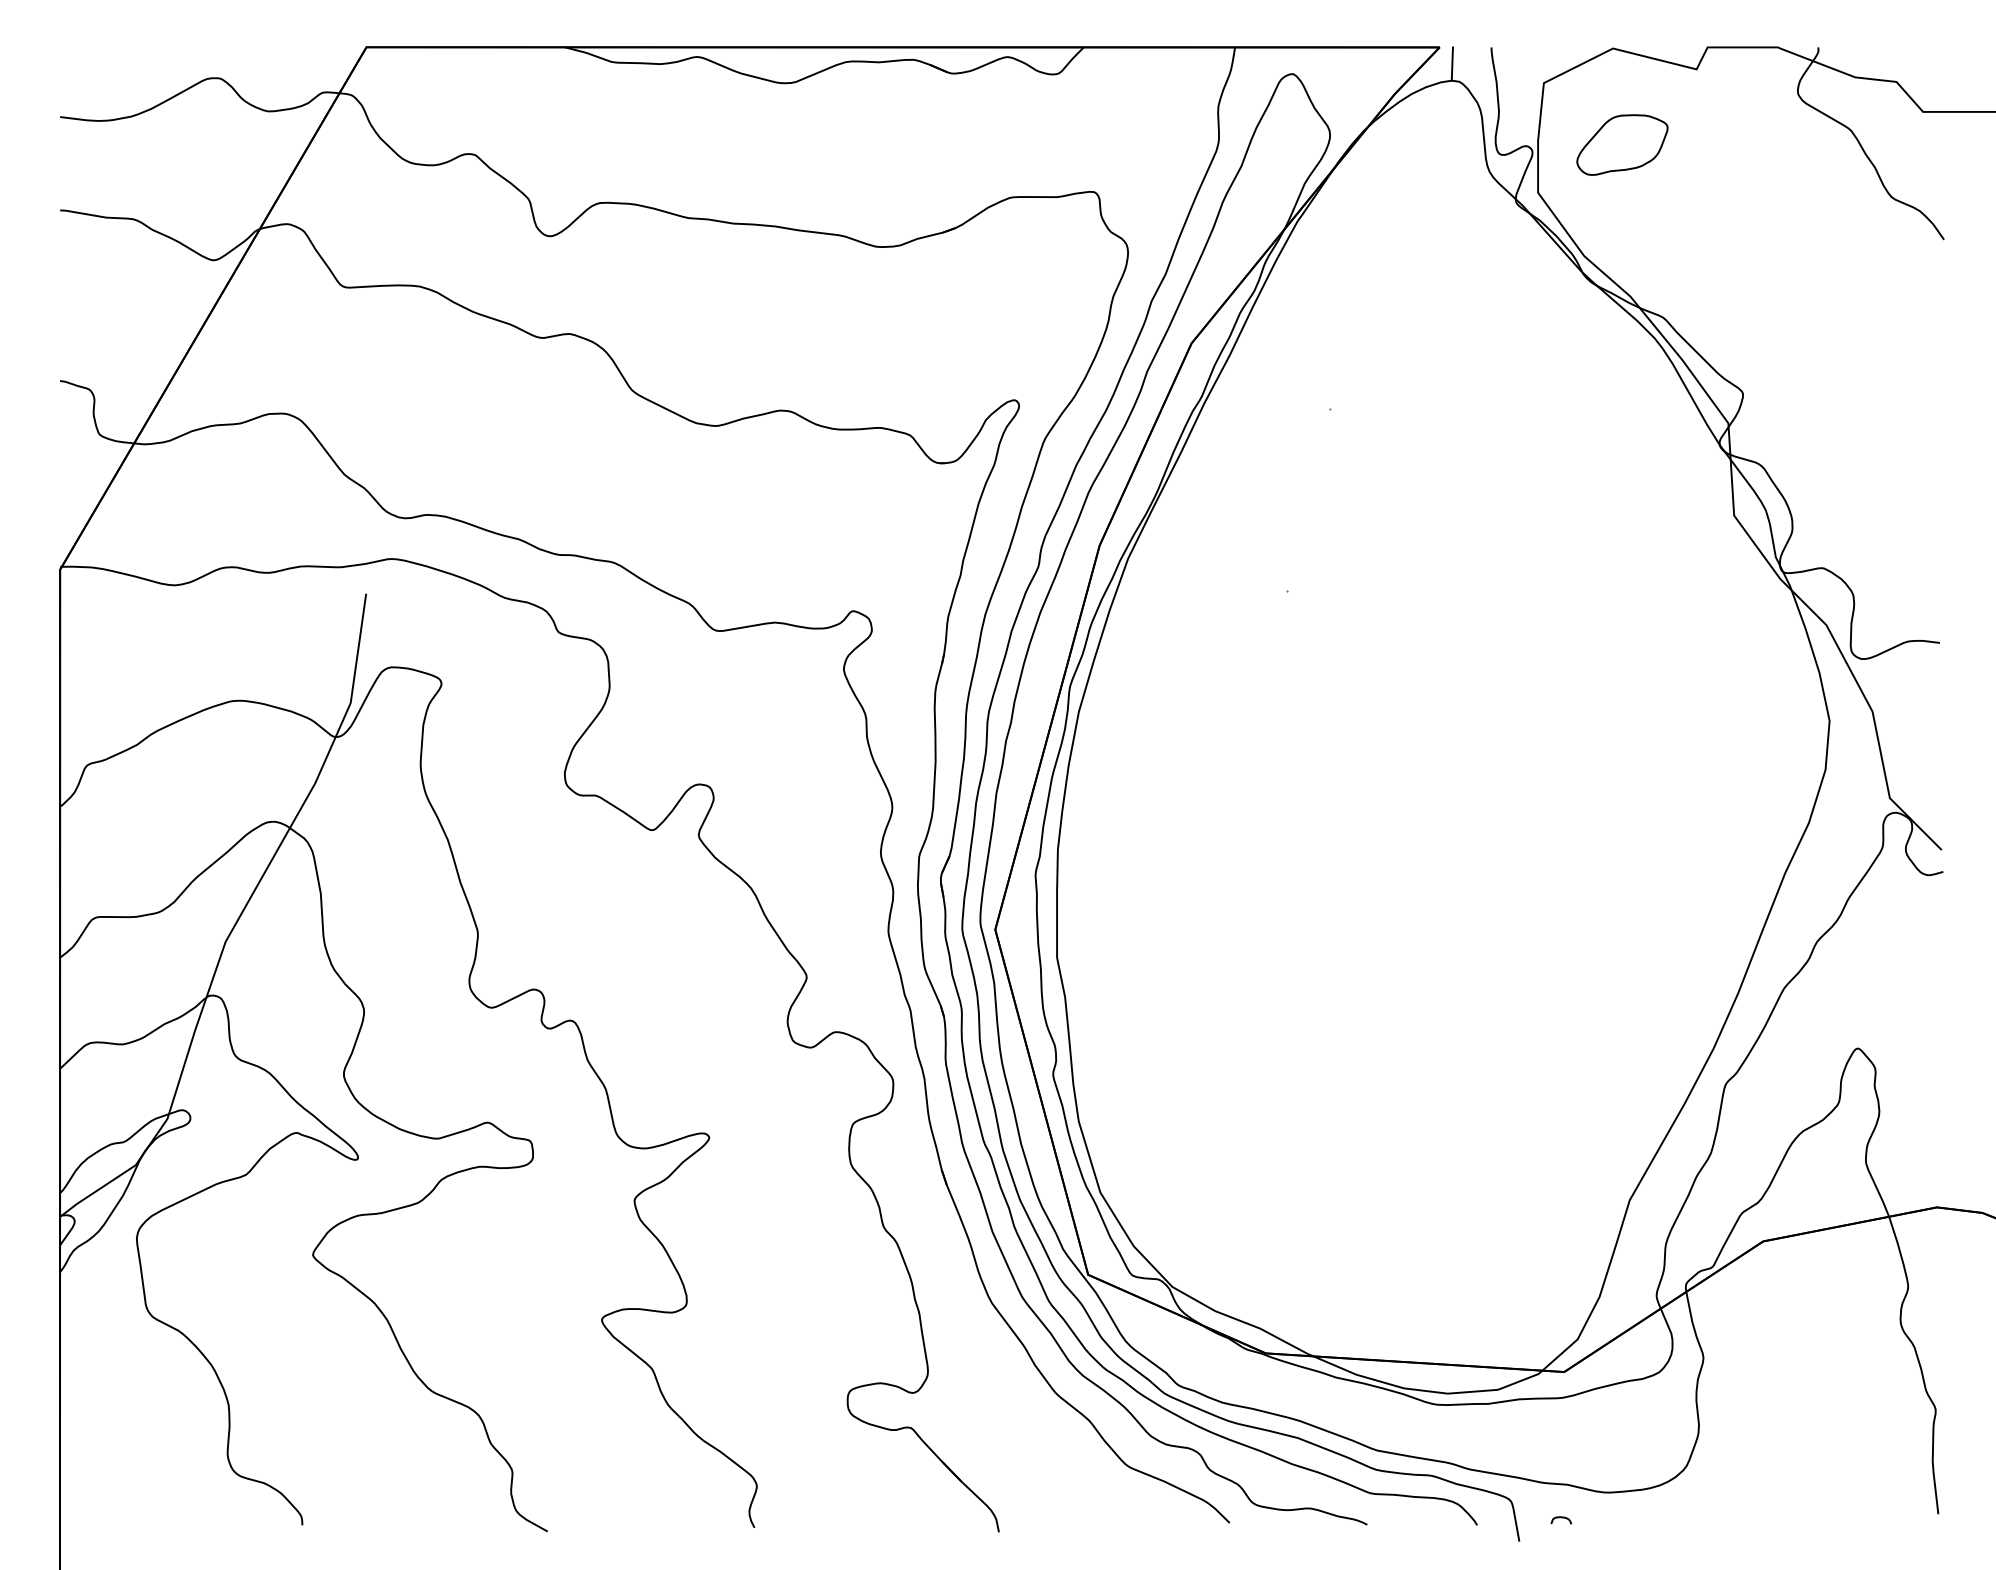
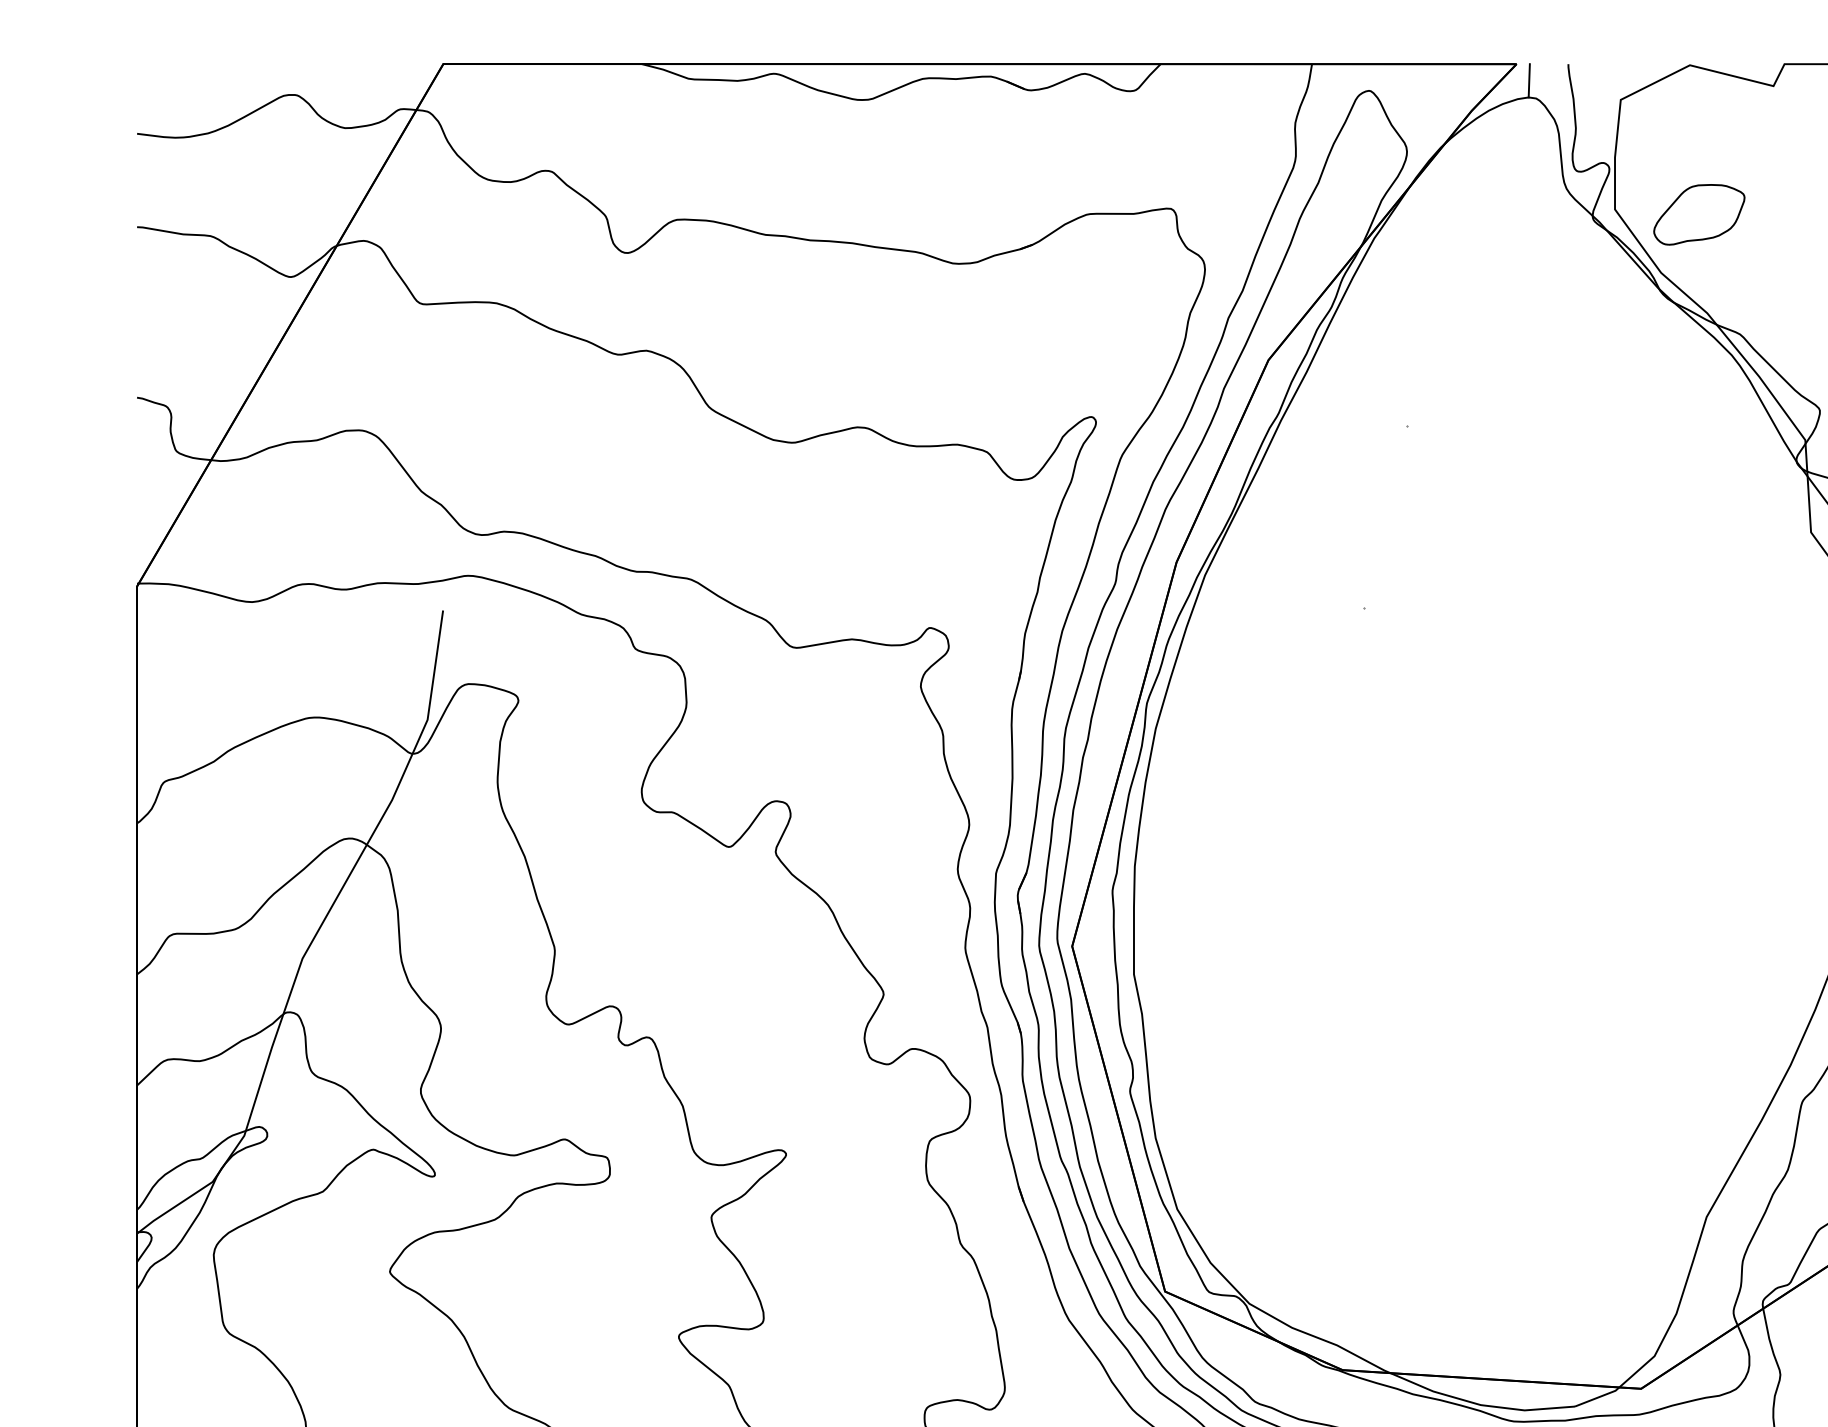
part: (1622, 144) -> (1699, 214), moved

